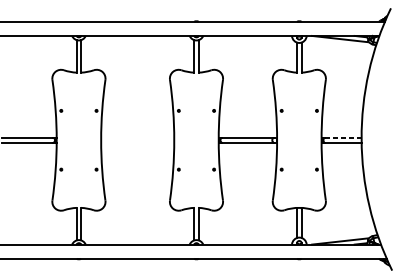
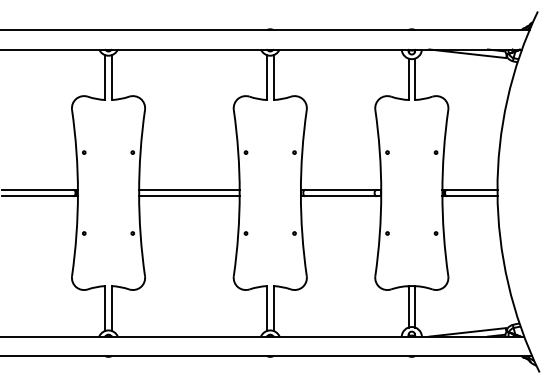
line: (137, 137) -> (189, 189), added
line: (343, 137) -> (472, 189), dashed -> solid
line: (137, 142) -> (189, 196), added

